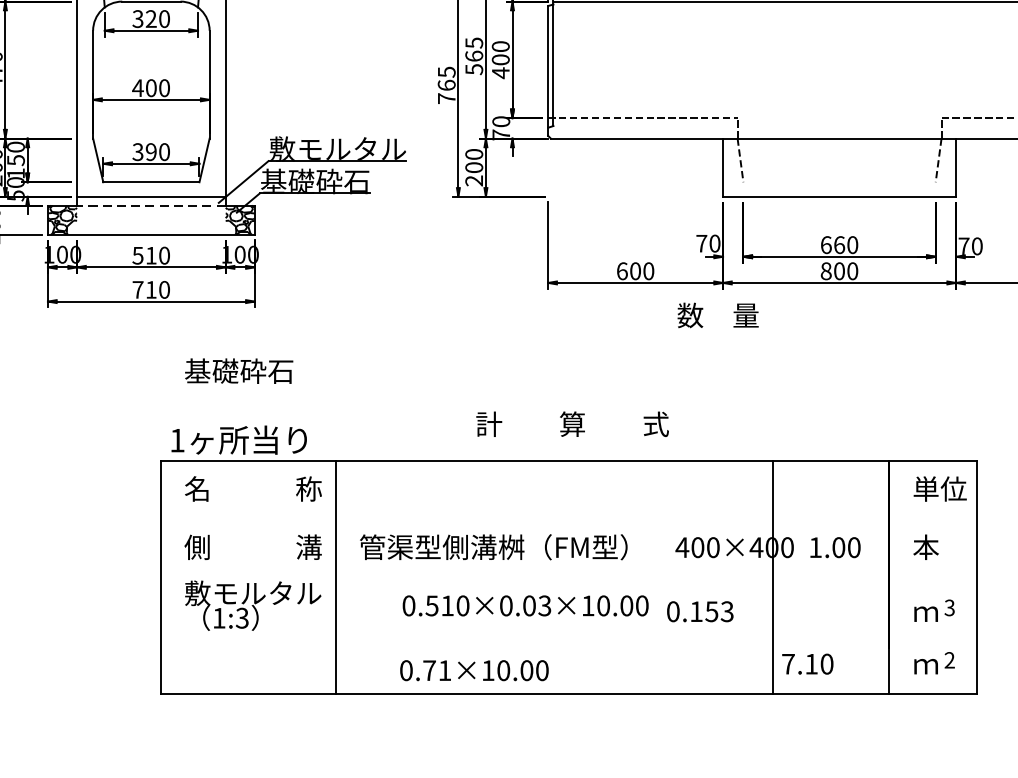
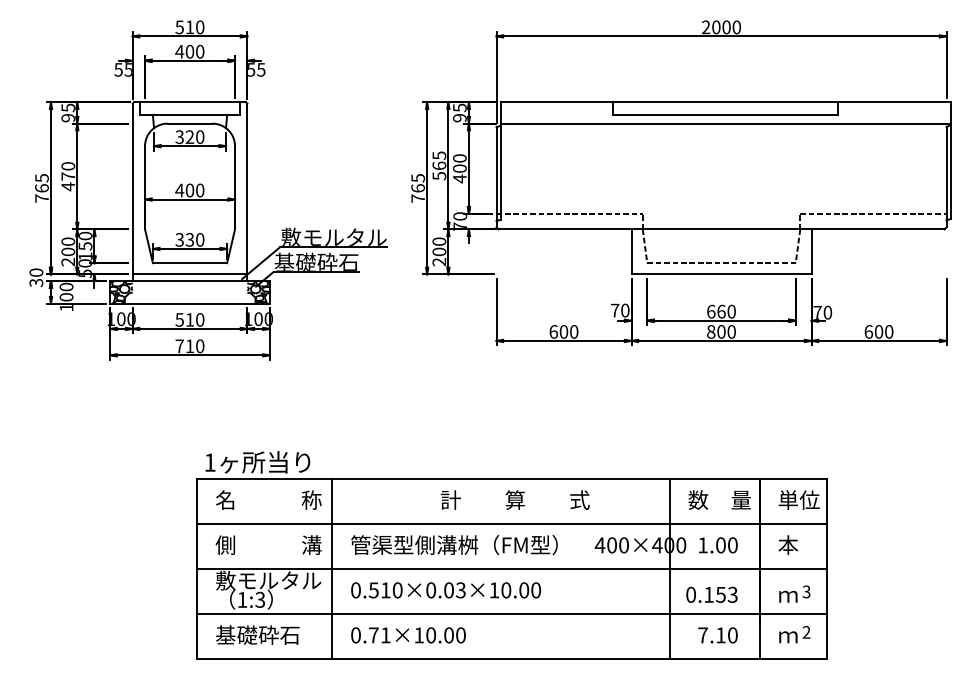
text: (150, 151) -> (189, 239), 390 -> 330
line: (839, 182) -> (721, 263), added
line: (150, 205) -> (189, 281), dashed -> solid
text: (717, 314) -> (719, 499), moved
text: (238, 370) -> (257, 634), moved
text: (572, 423) -> (515, 499), moved
line: (568, 519) -> (512, 523), added
line: (568, 577) -> (512, 568), added
text: (524, 606) -> (445, 590), moved
text: (699, 611) -> (711, 594), moved
line: (568, 635) -> (512, 613), added
text: (807, 664) -> (717, 635), moved
text: (474, 670) -> (408, 635), moved

